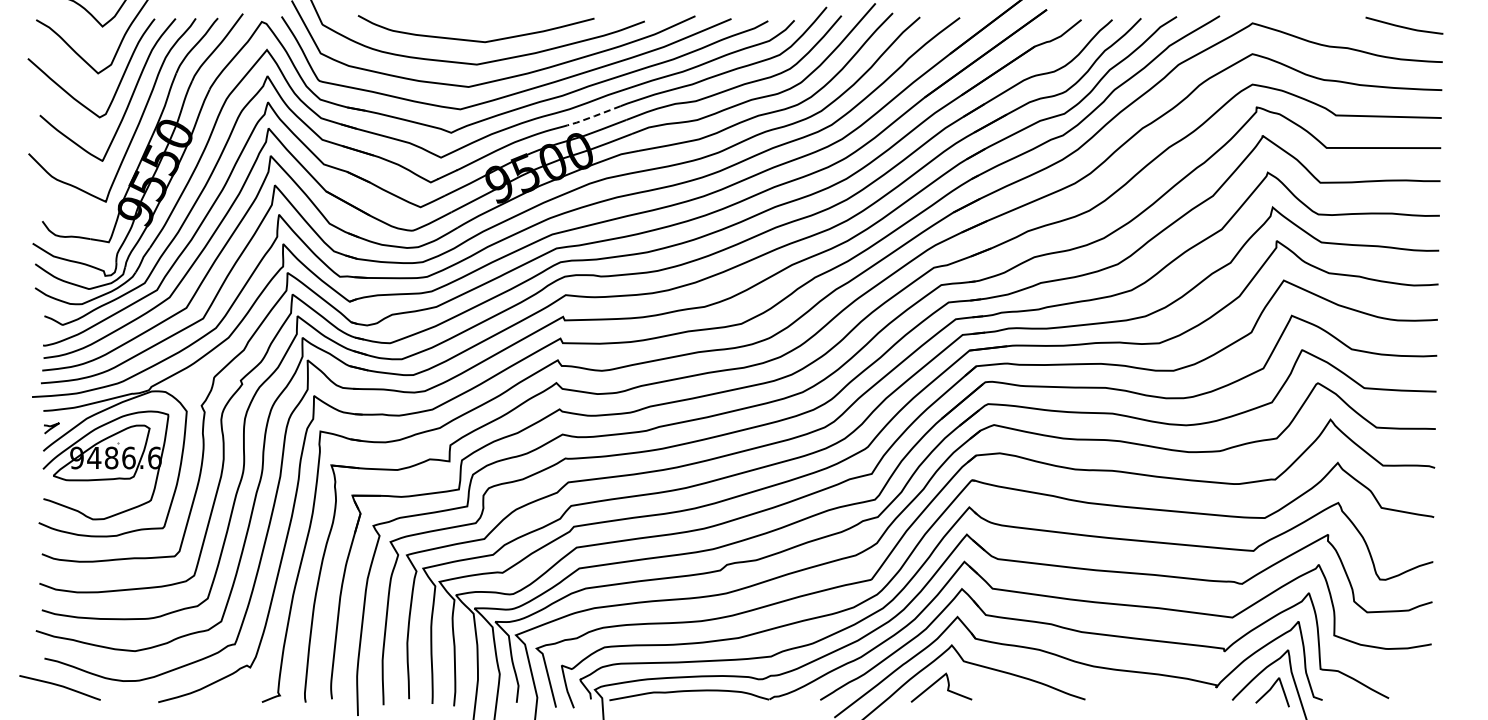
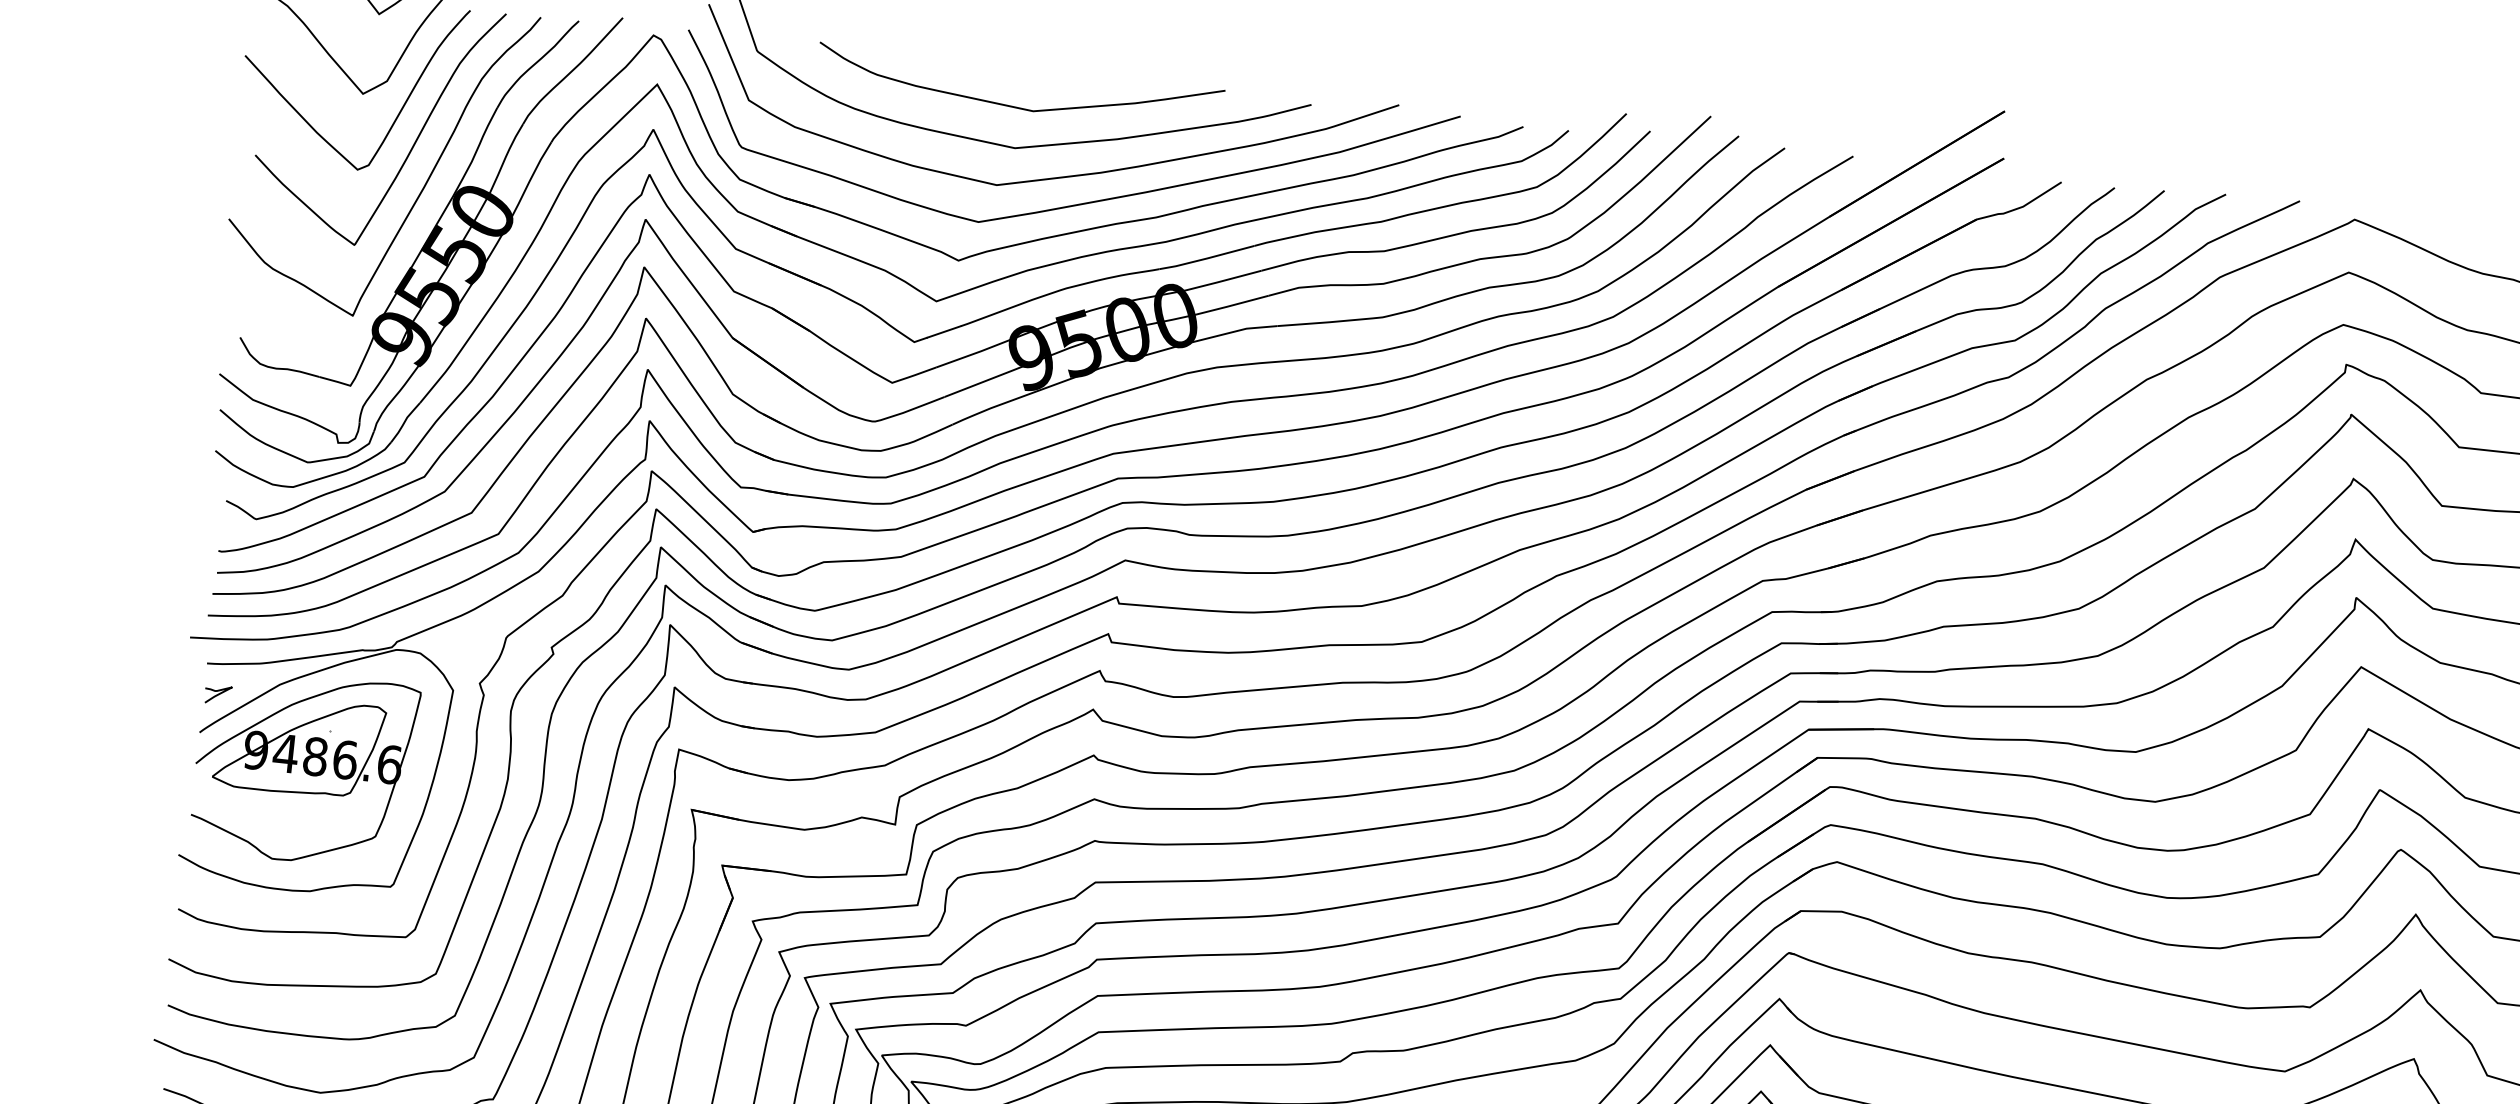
line: (594, 116) -> (1207, 258), dashed -> solid

